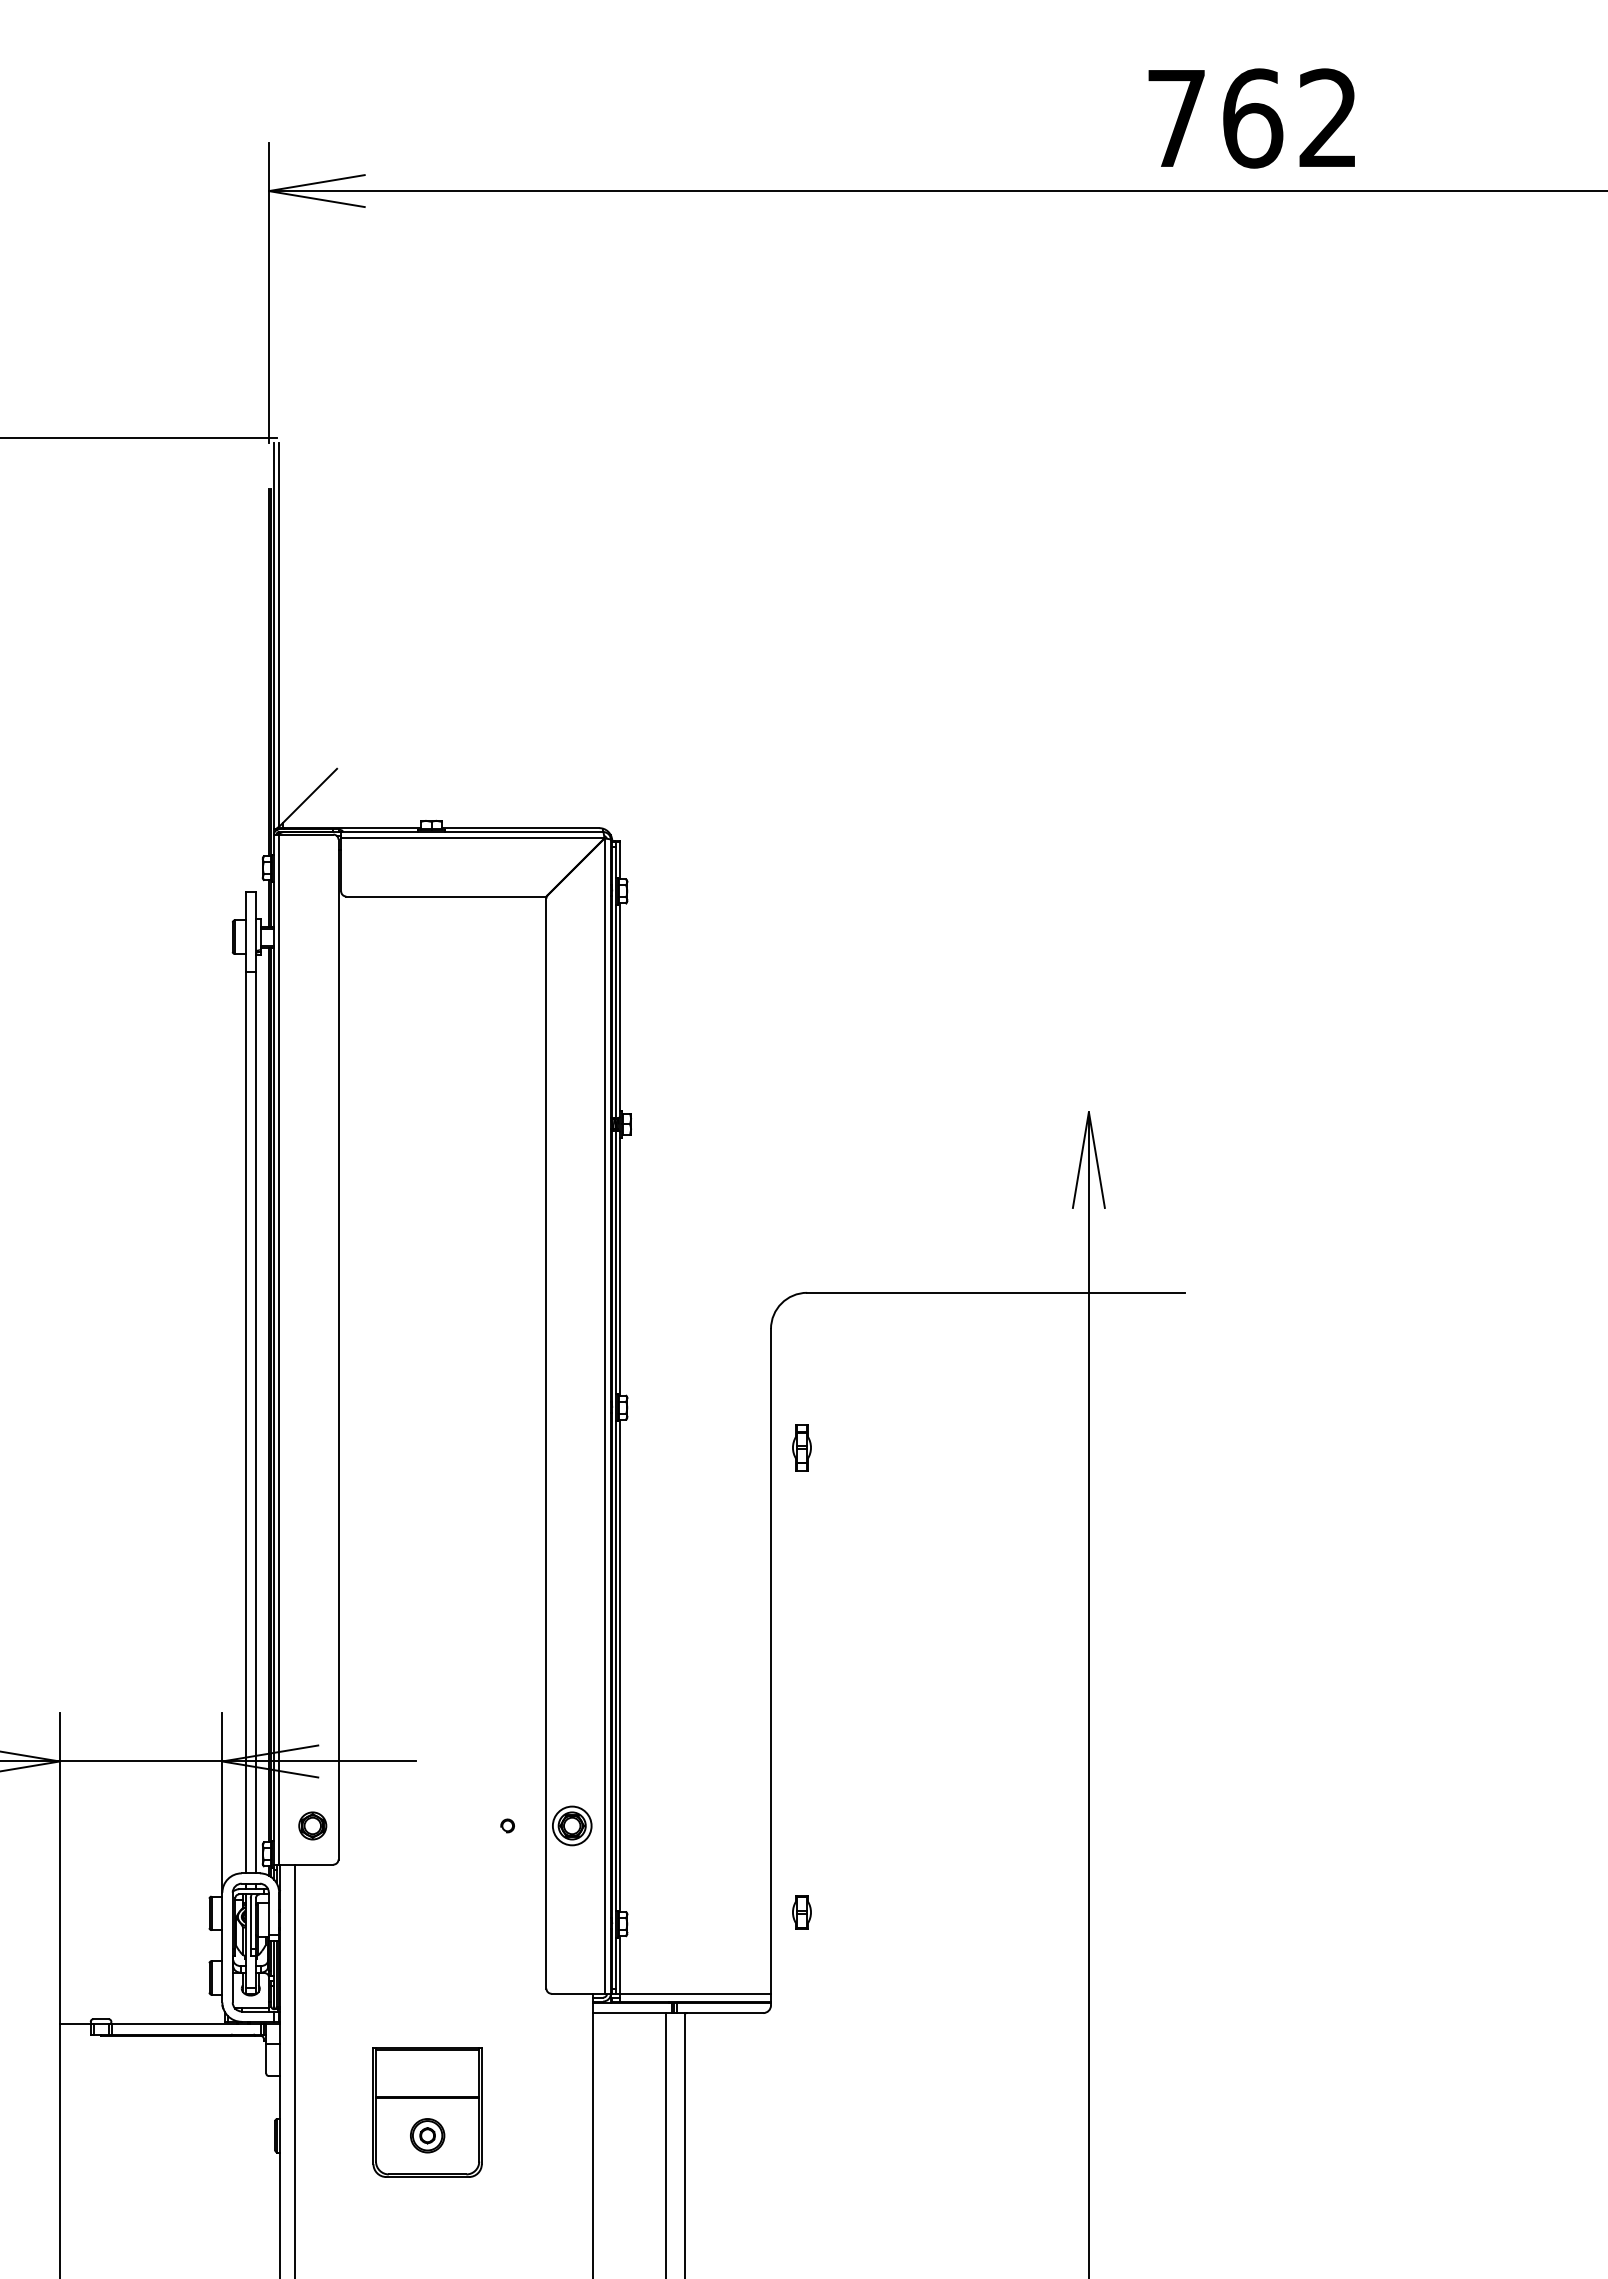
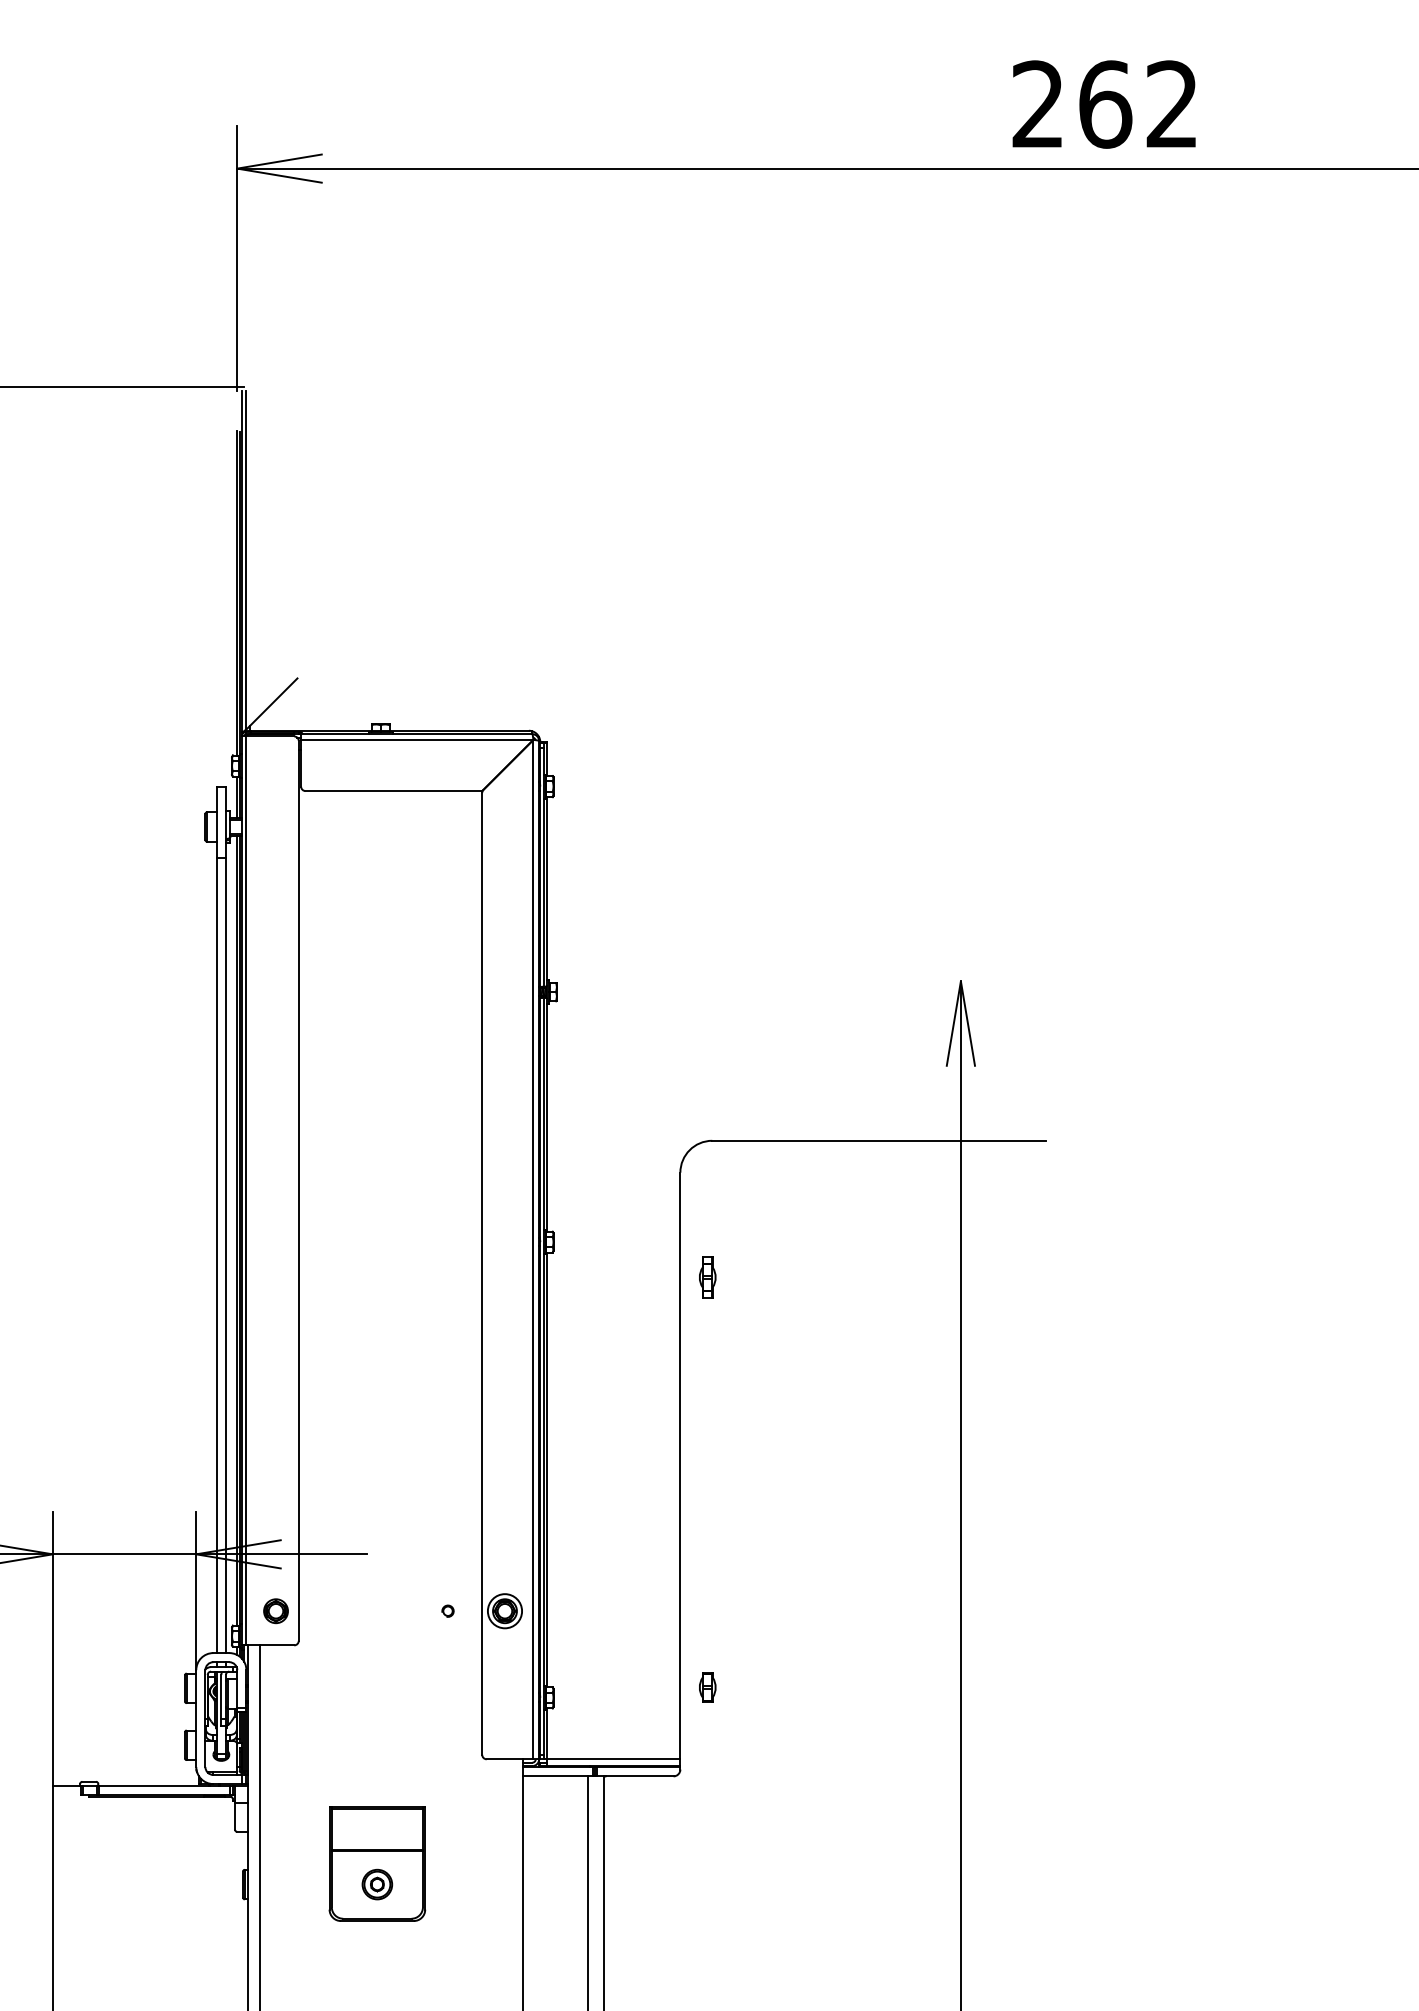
text: (1175, 117) -> (1037, 103), 762 -> 262

